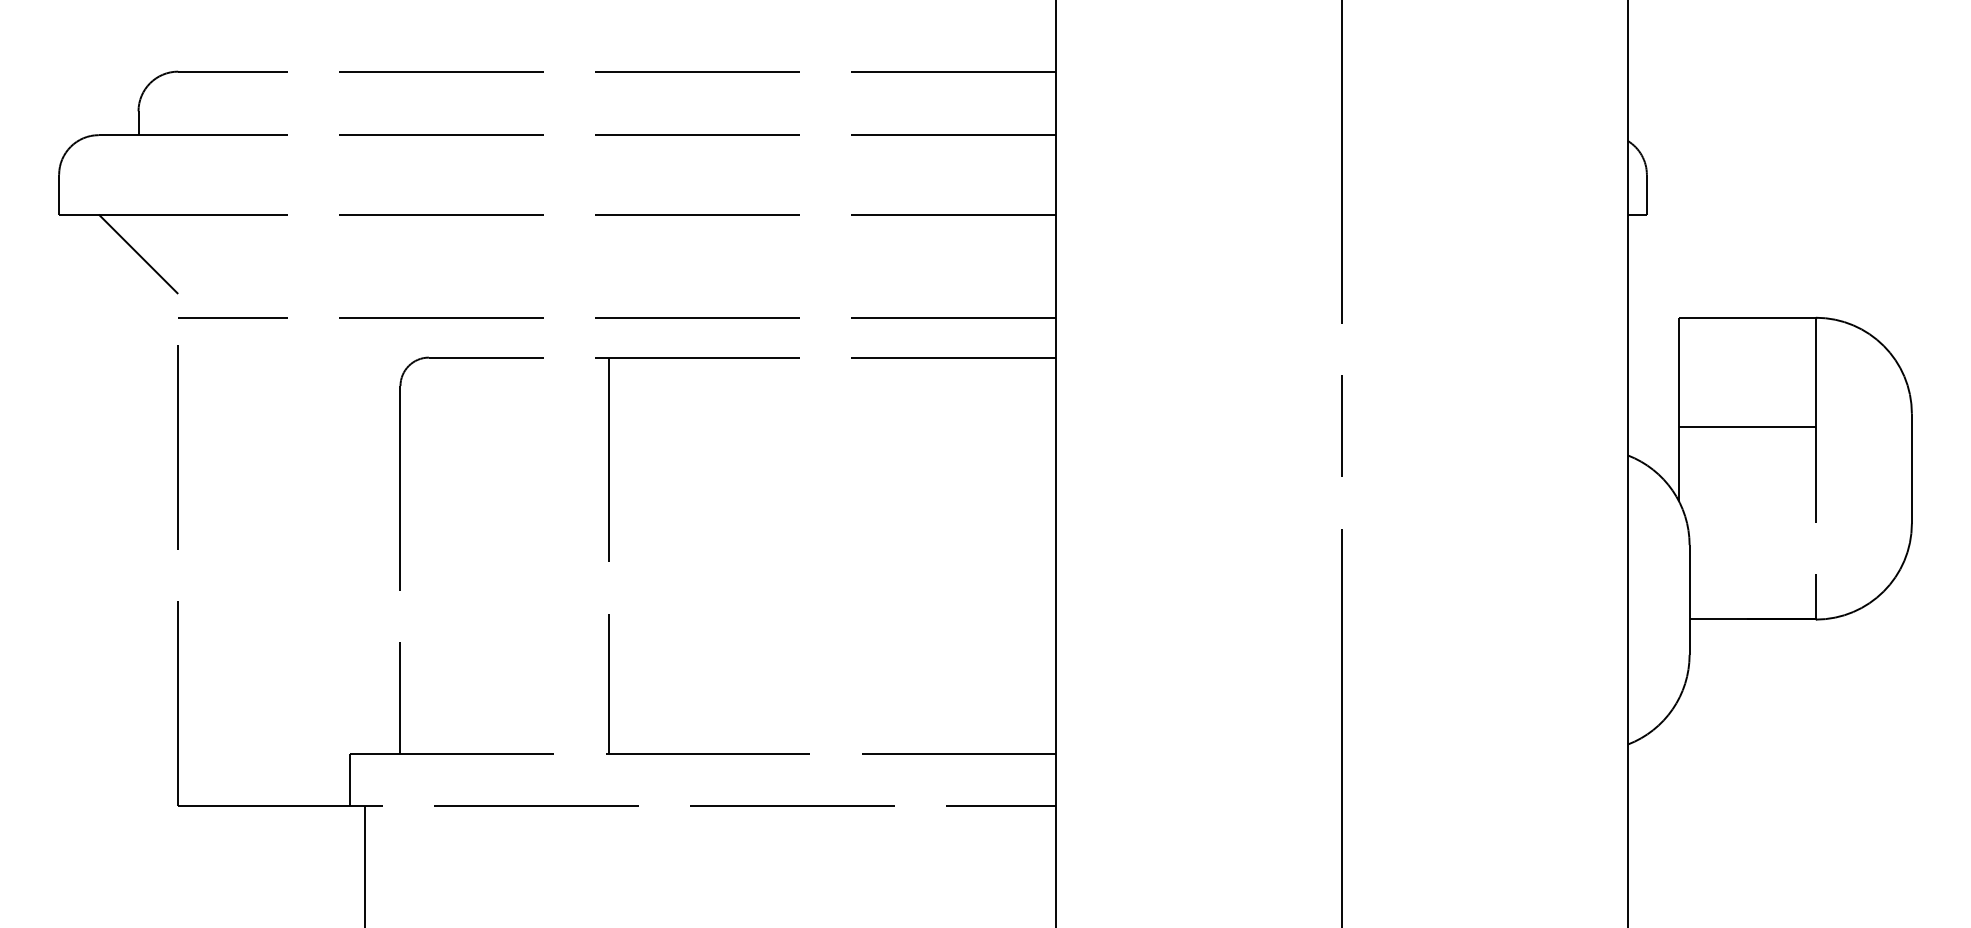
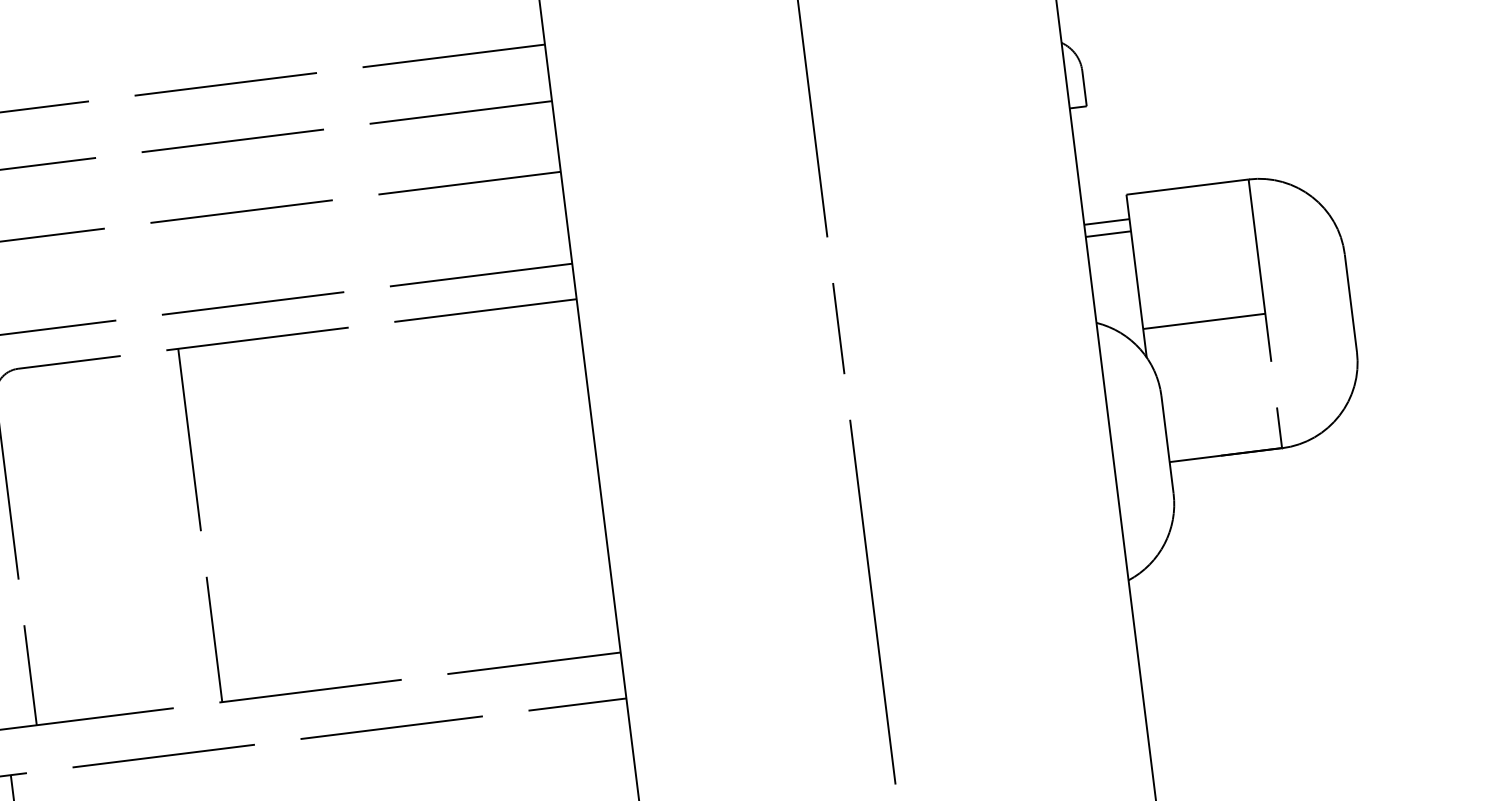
line: (1652, 345) -> (1106, 222), added
line: (1652, 358) -> (1107, 233), added
line: (1746, 426) -> (1203, 321), moved

